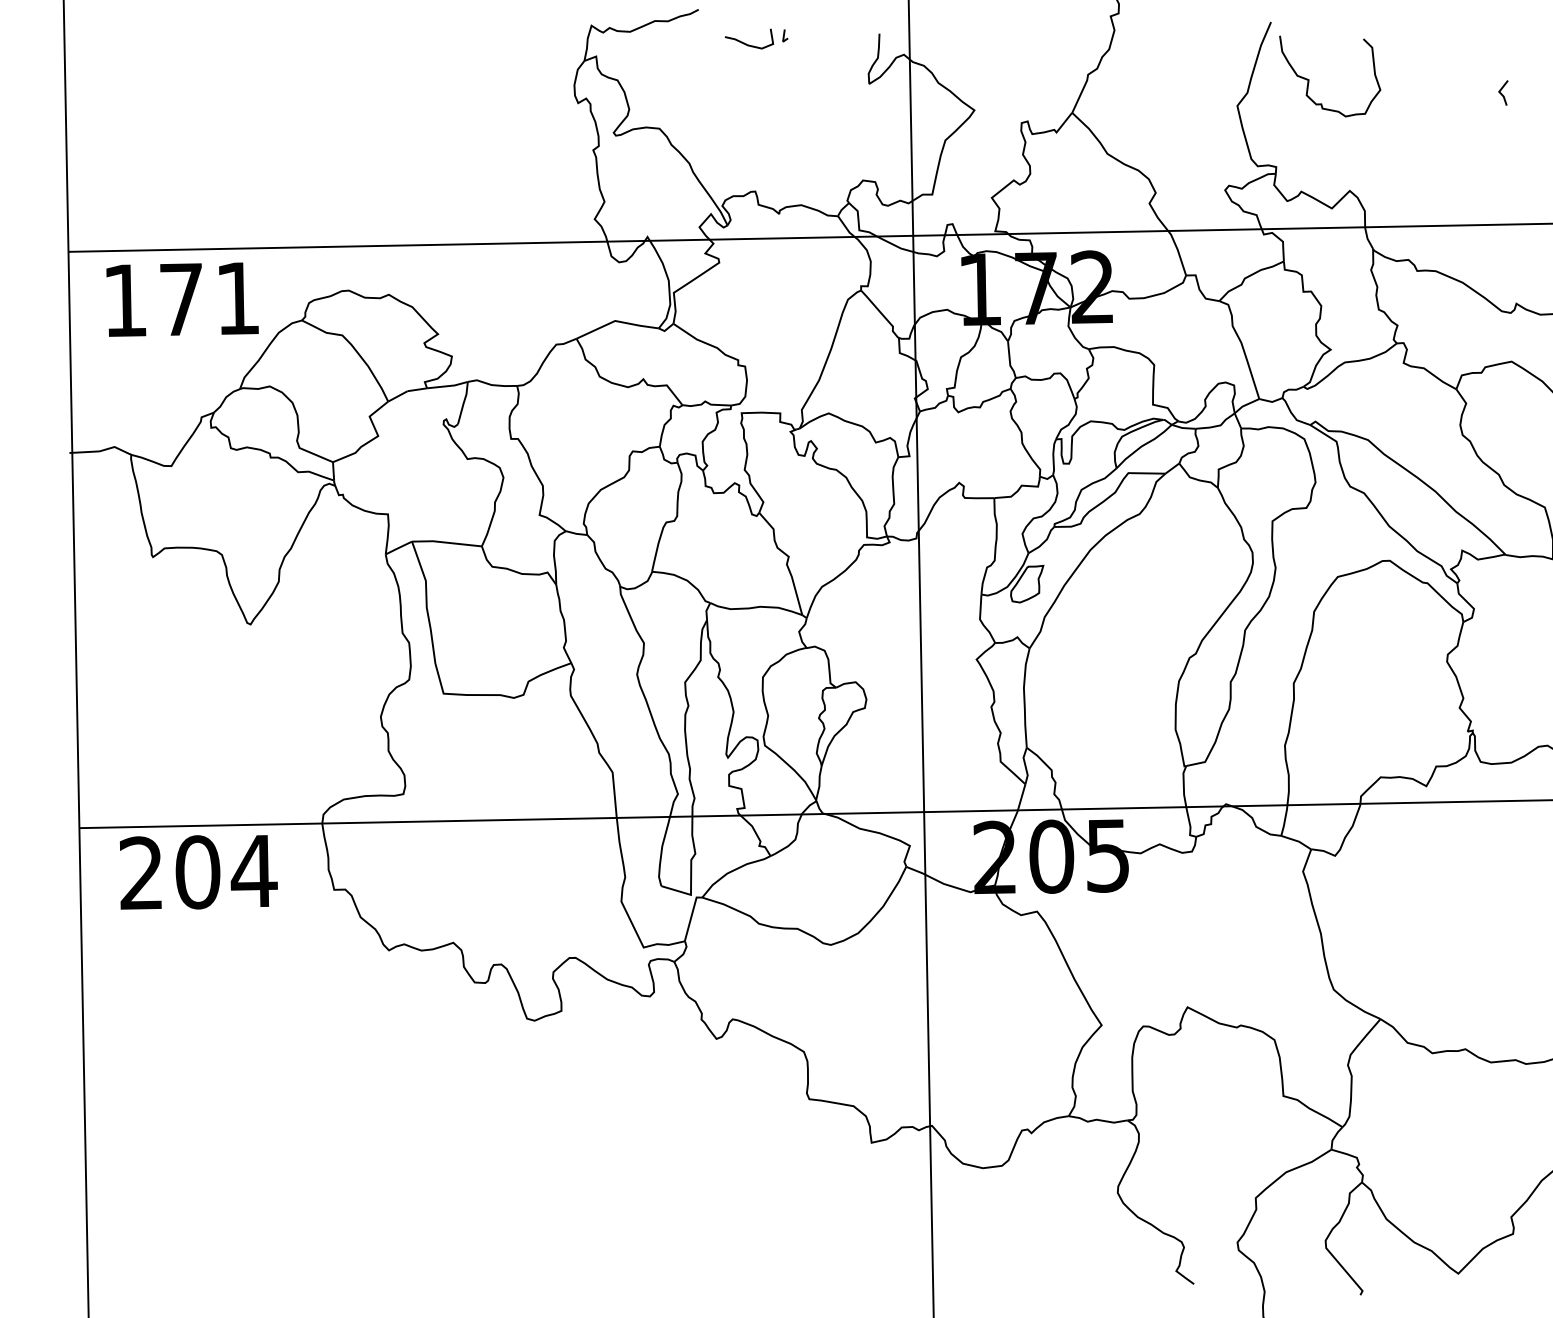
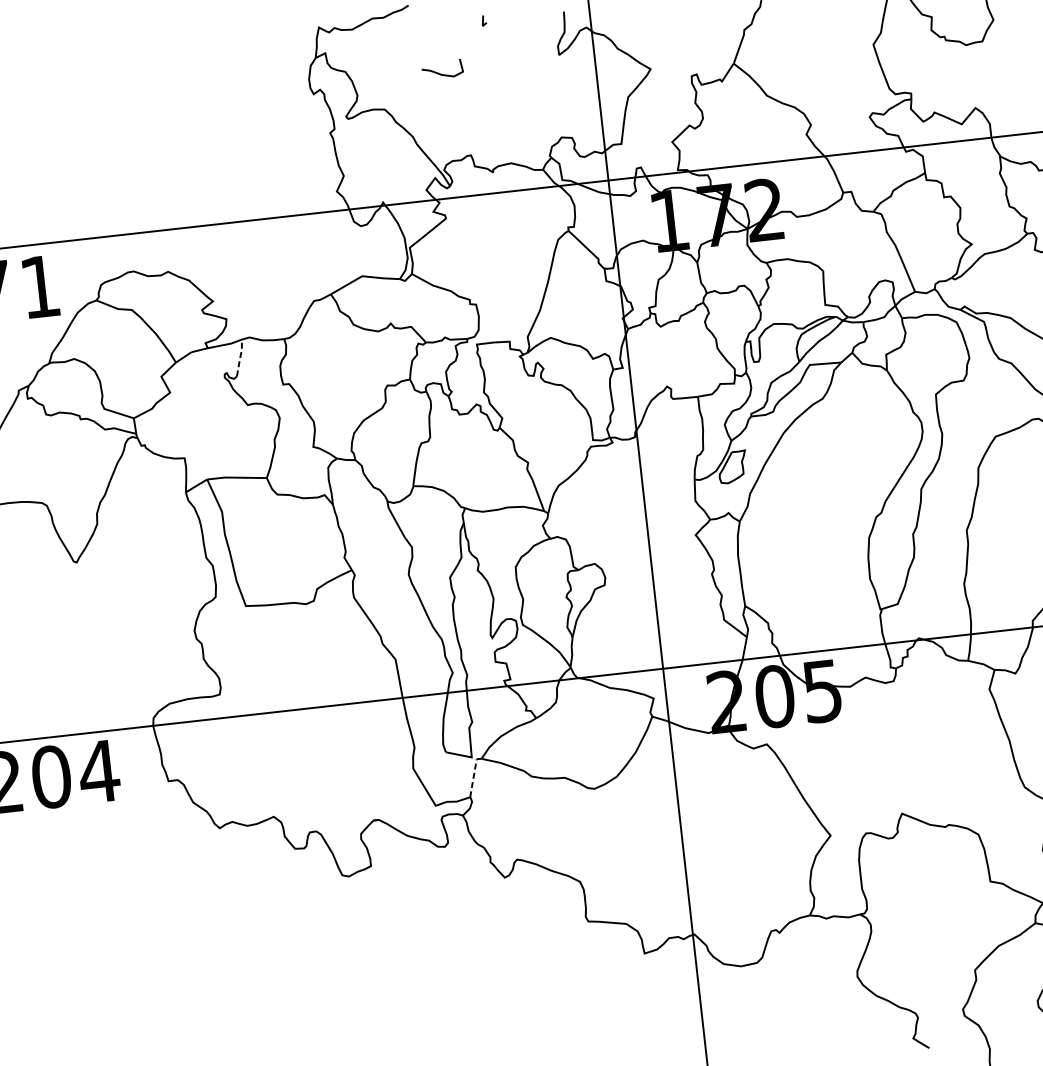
curve: (746, 43) -> (440, 73), moved
line: (463, 402) -> (239, 357), solid -> dashed
line: (691, 916) -> (473, 775), solid -> dashed

